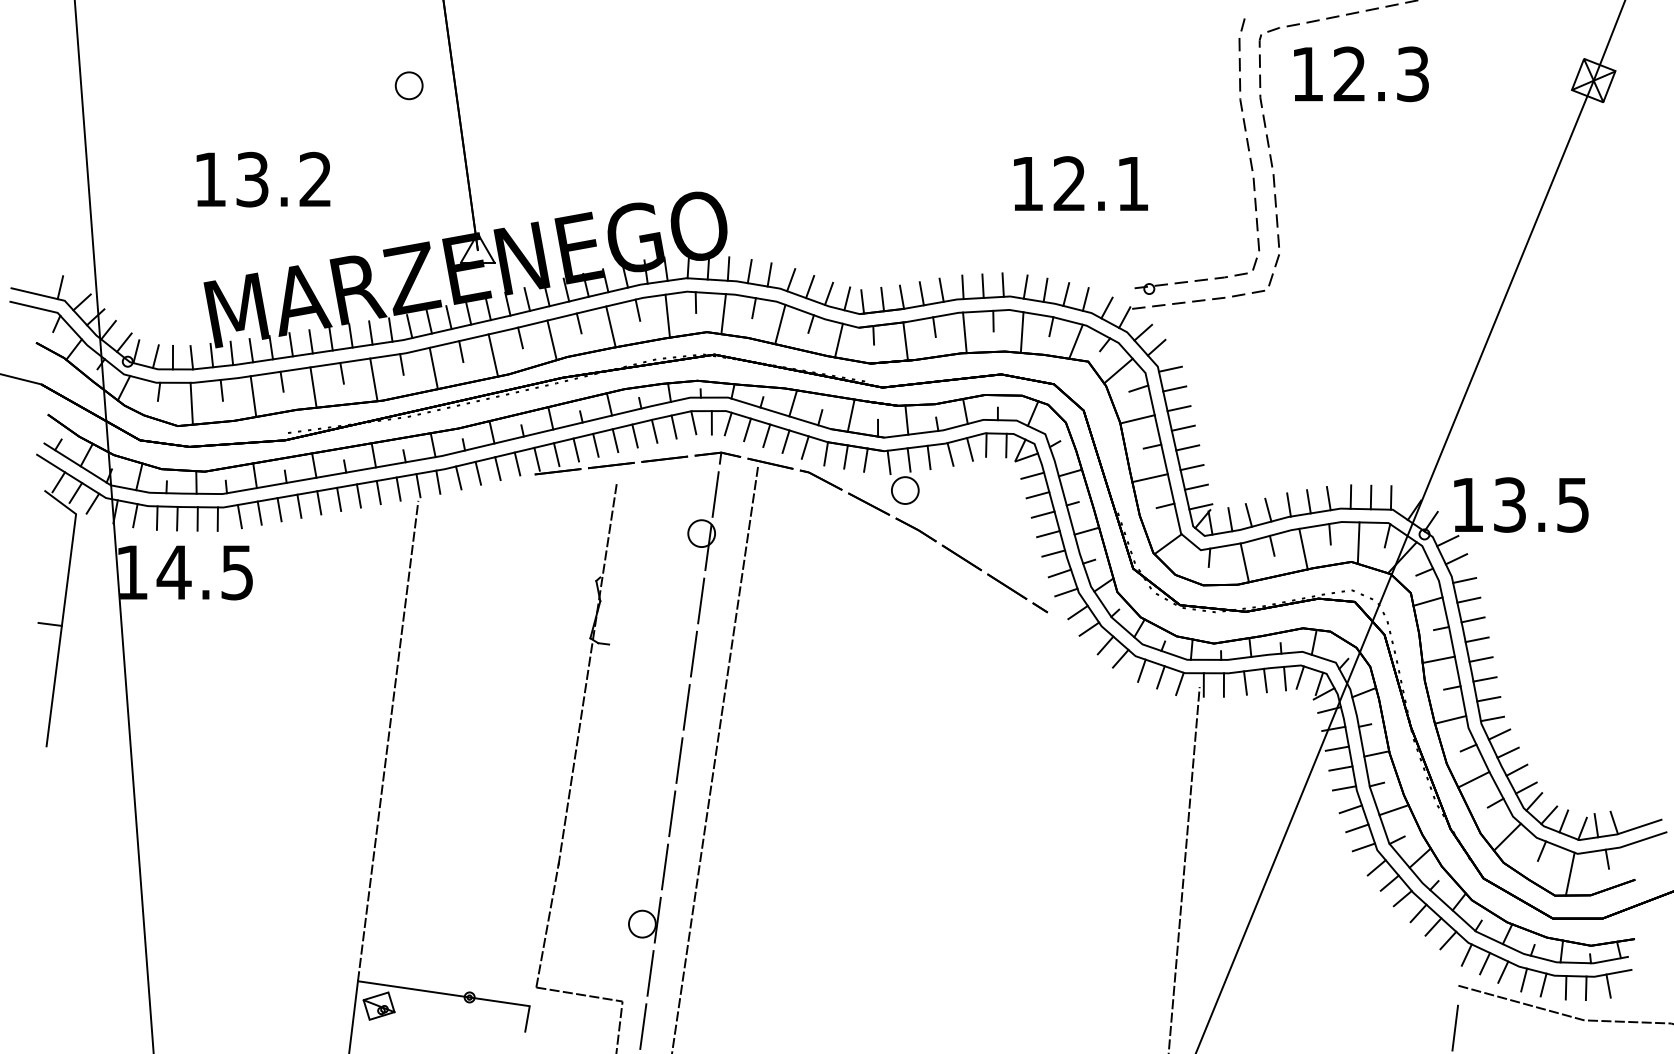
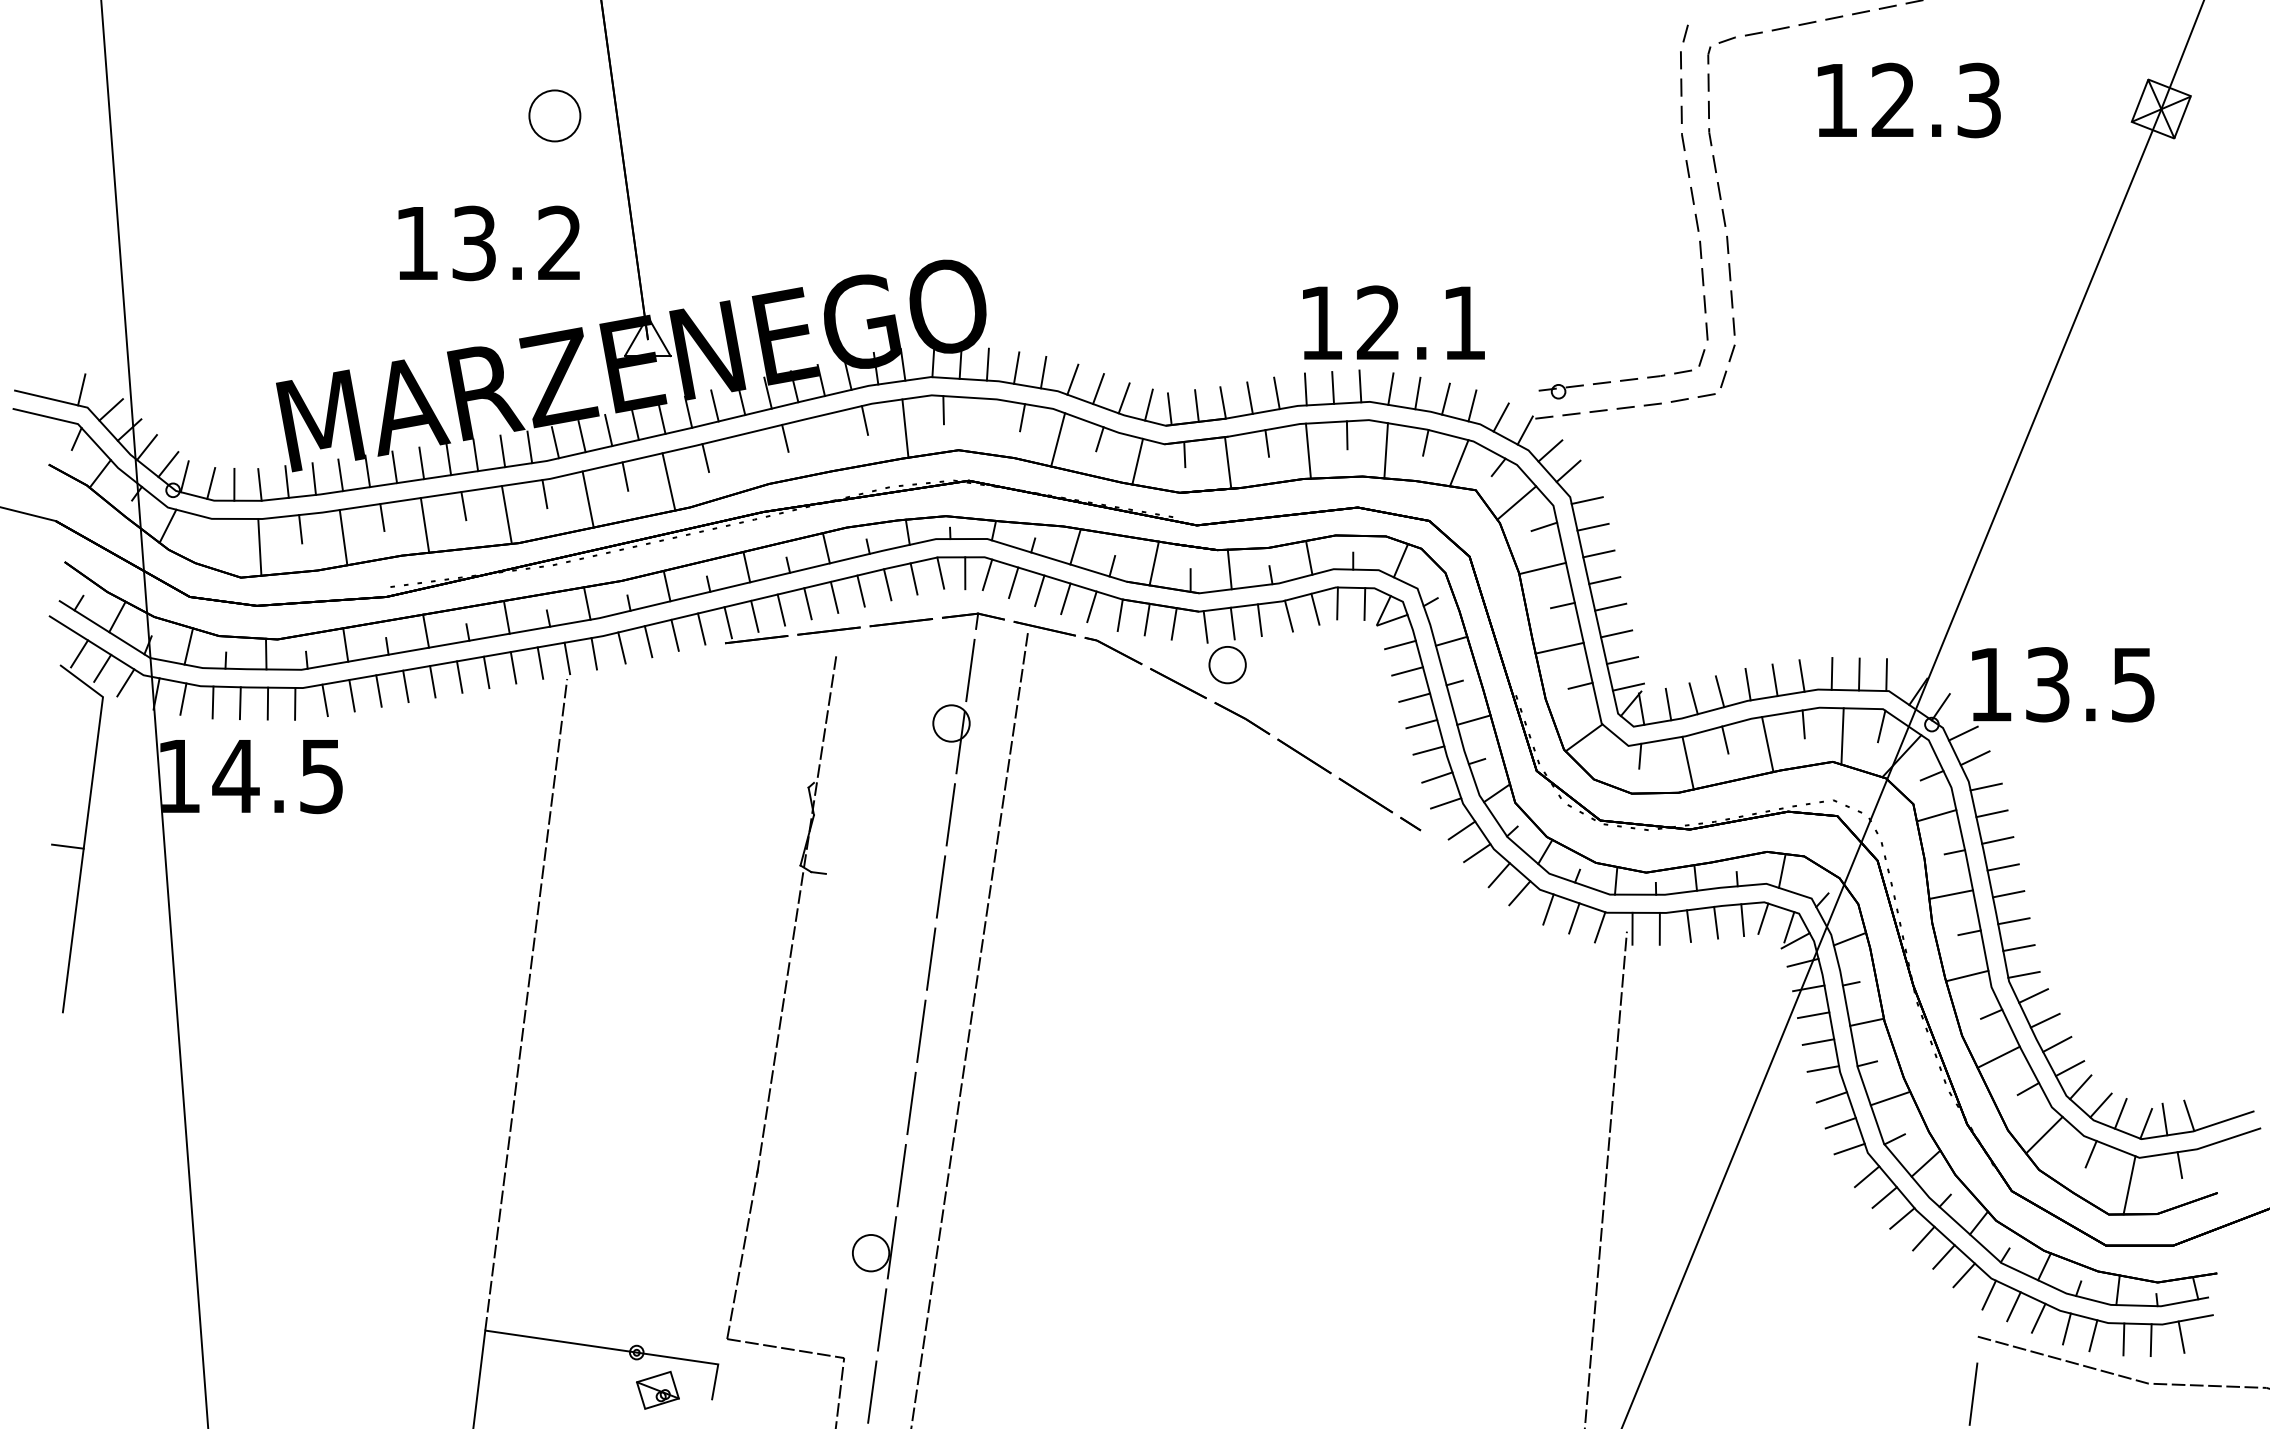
text: (1360, 74) -> (1908, 100), moved
part: (408, 86) -> (554, 116), size x1.4
text: (263, 179) -> (488, 243), moved
text: (1080, 183) -> (1393, 322), moved
line: (723, 313) -> (981, 425), removed
line: (611, 326) -> (828, 442), removed
line: (552, 340) -> (748, 461), removed
line: (159, 391) -> (215, 530), removed
part: (378, 1006) -> (657, 1390), moved

